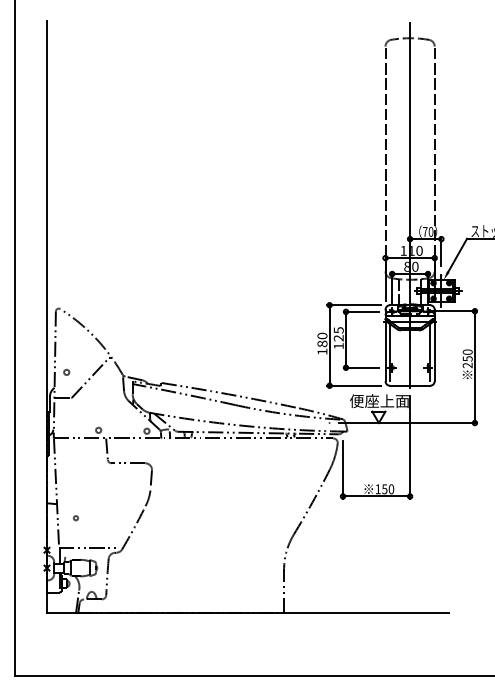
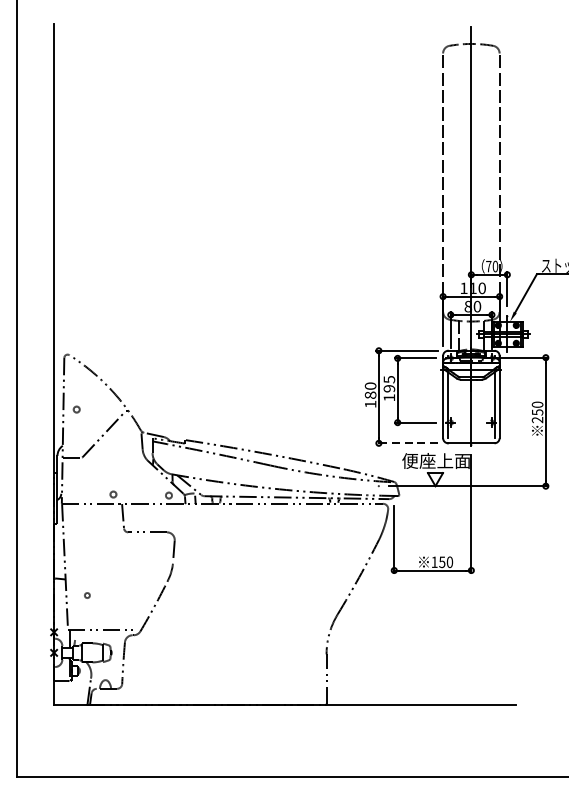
text: (338, 338) -> (389, 389), 125 -> 195
part: (66, 371) -> (76, 408), moved
line: (354, 385) -> (407, 443), solid -> dashed

